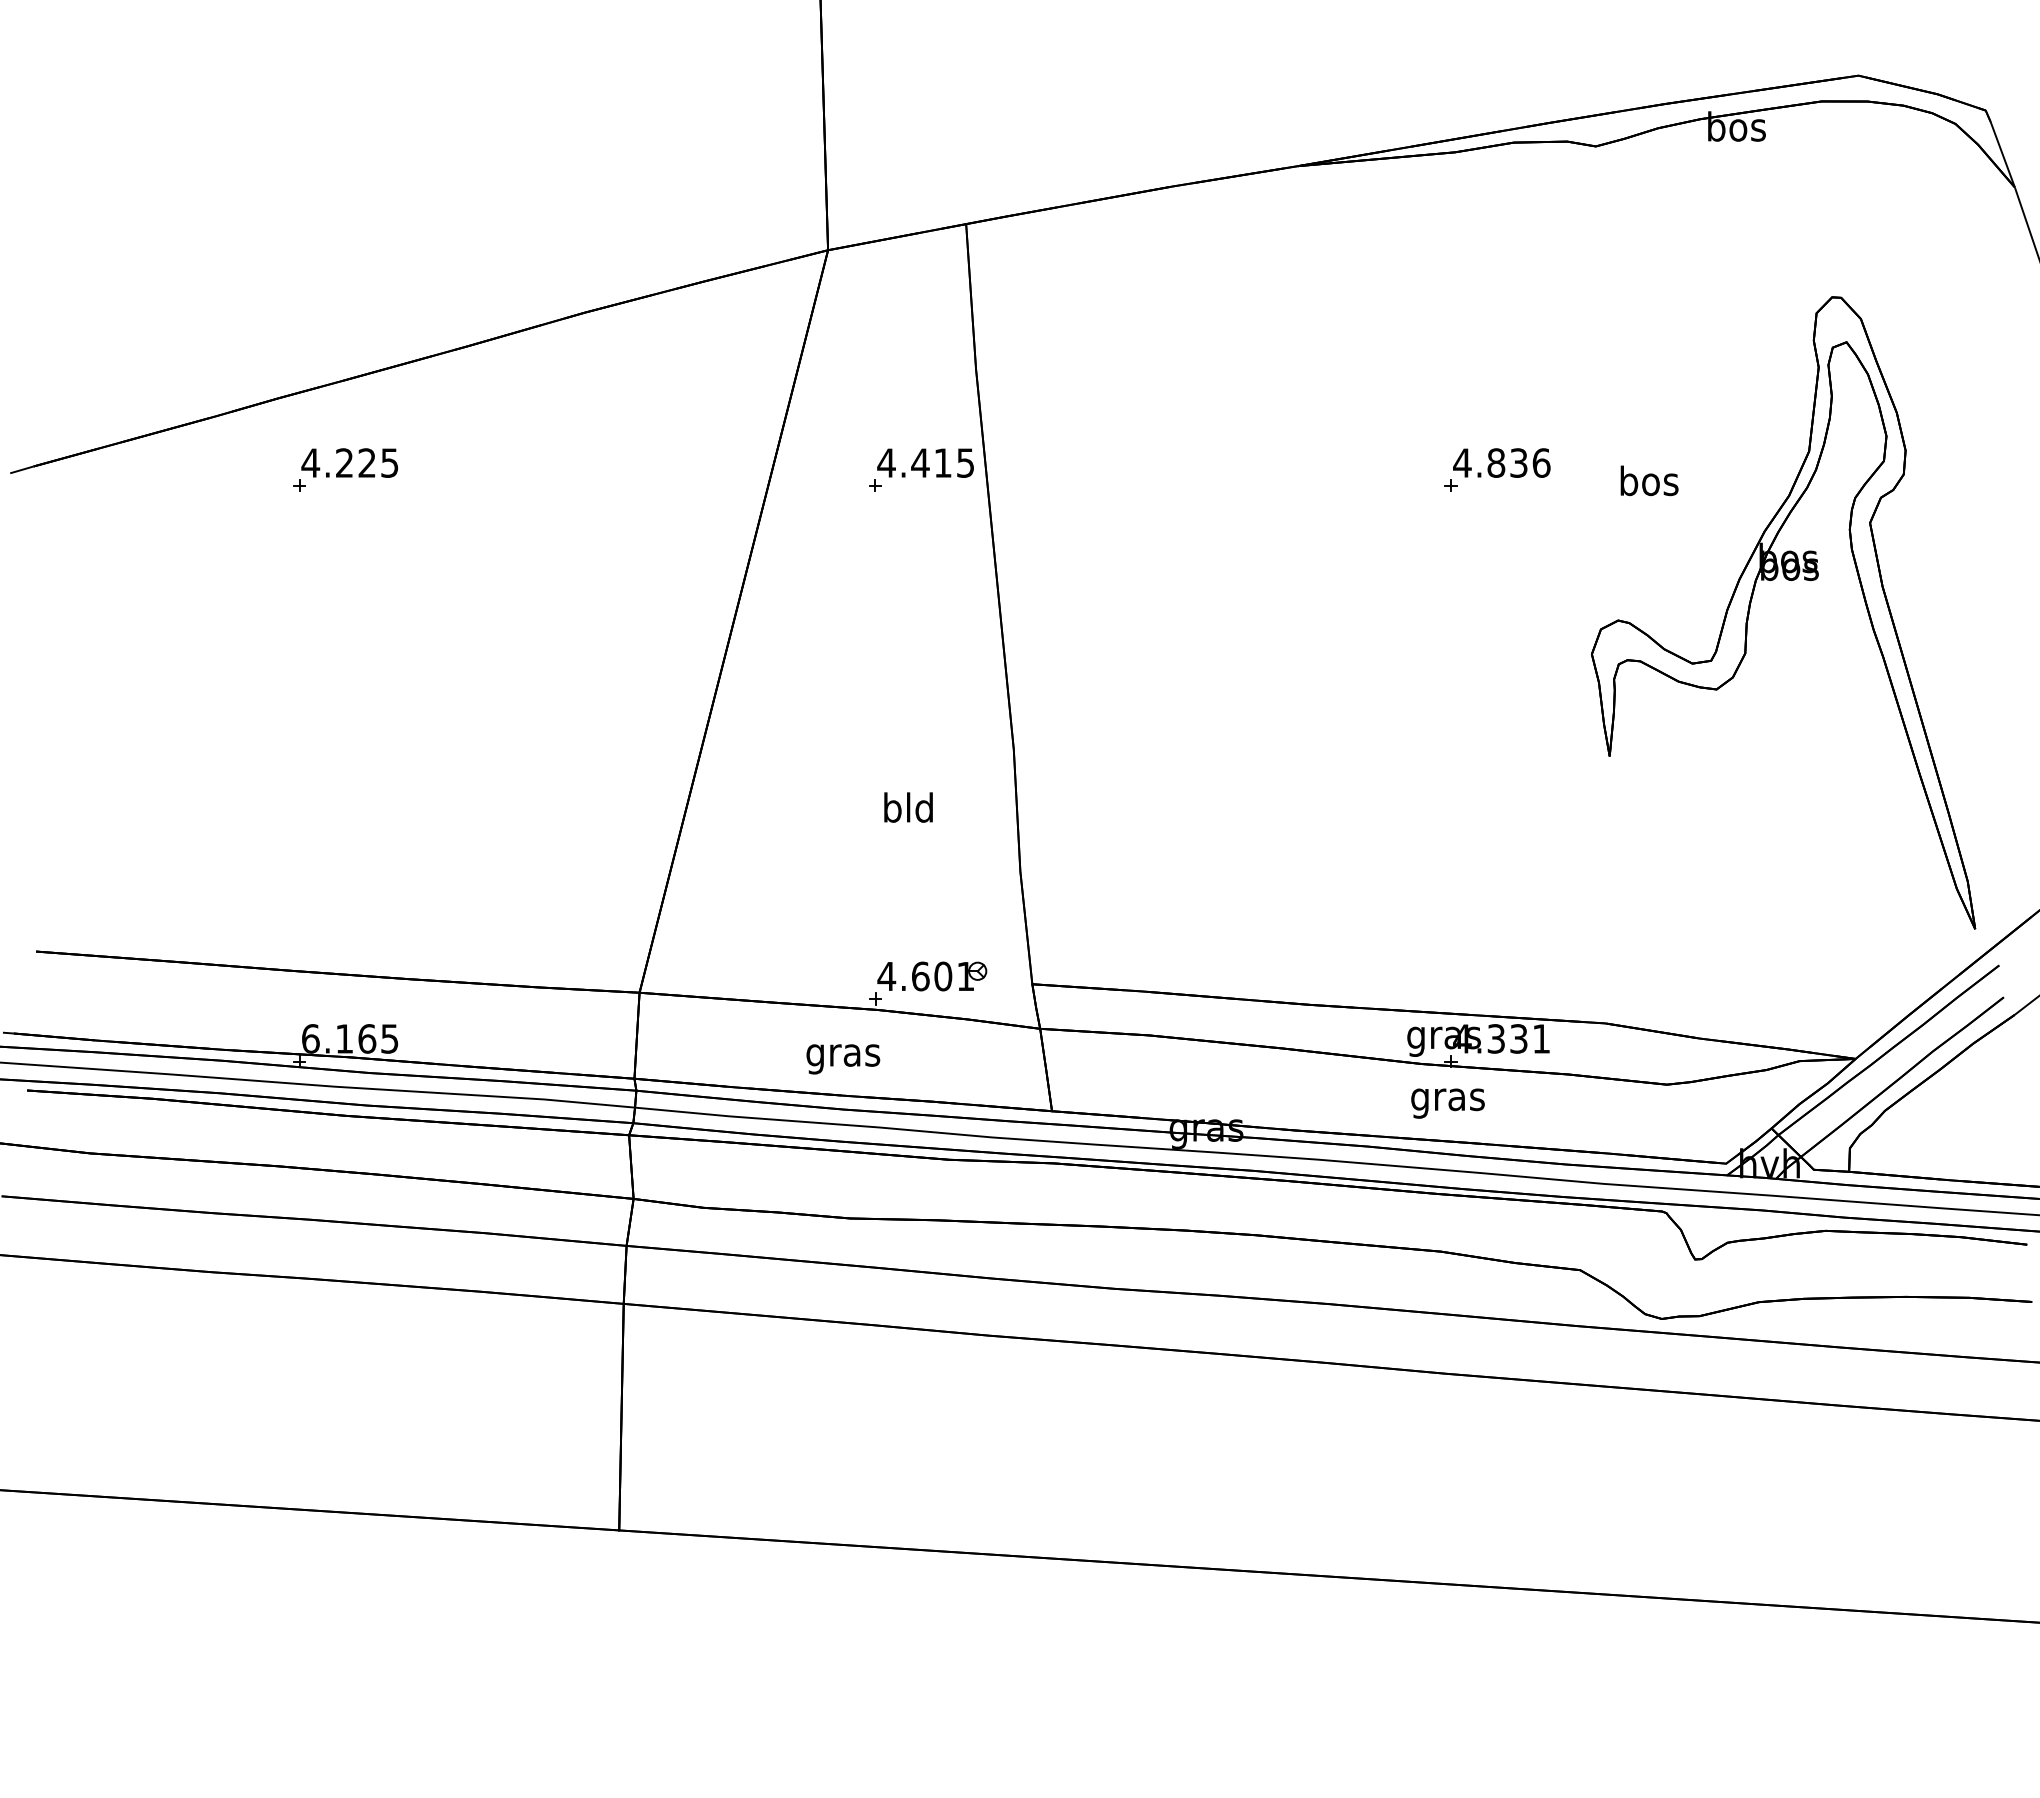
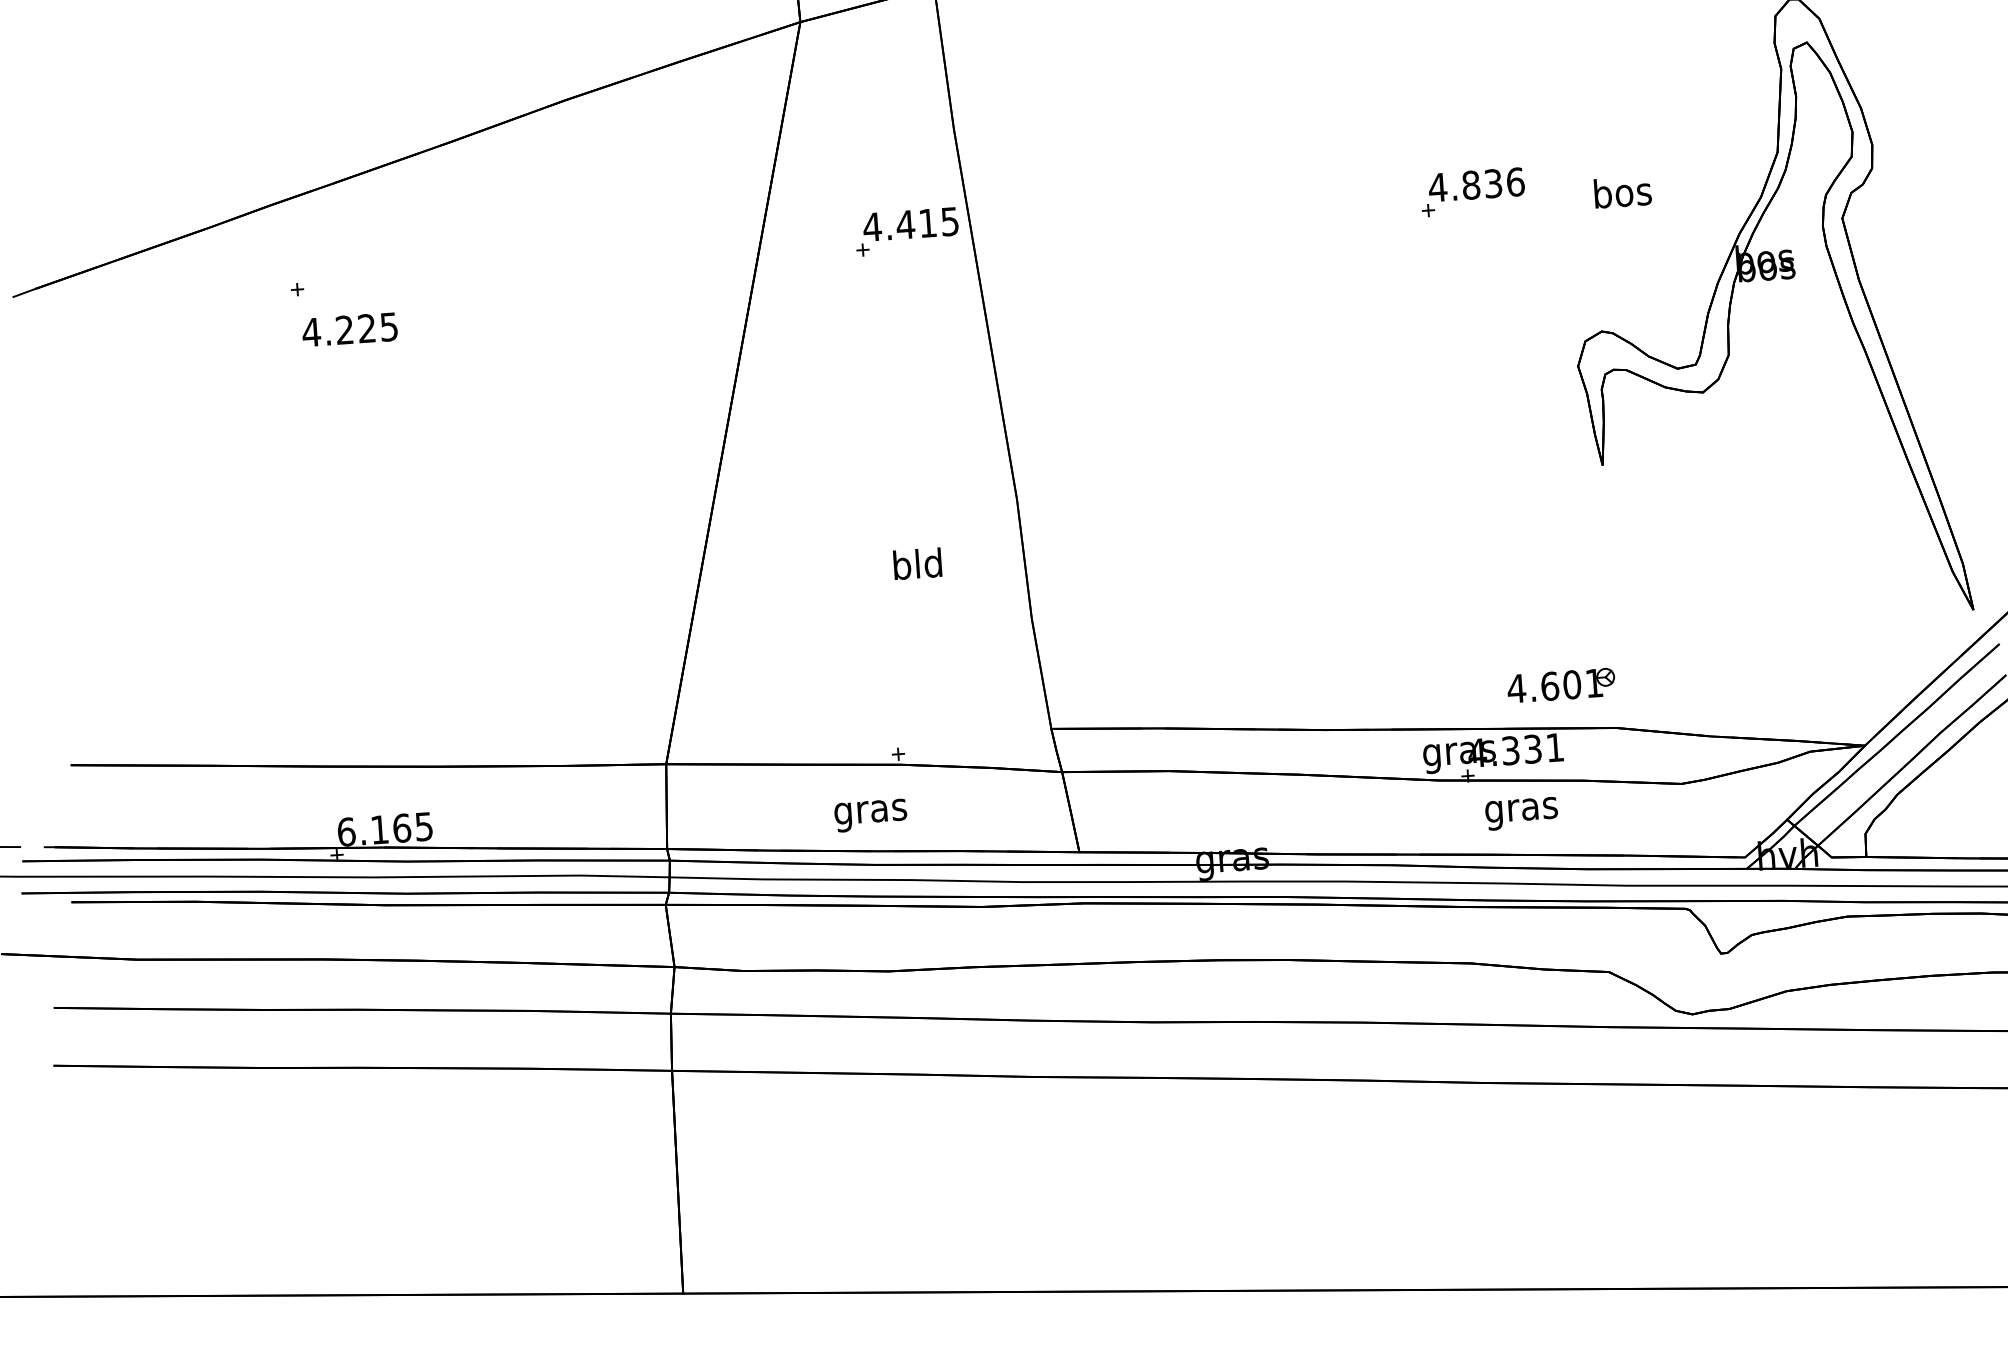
text: (349, 462) -> (349, 329), moved
part: (932, 976) -> (1561, 685), moved
text: (1447, 1103) -> (1521, 813), moved

